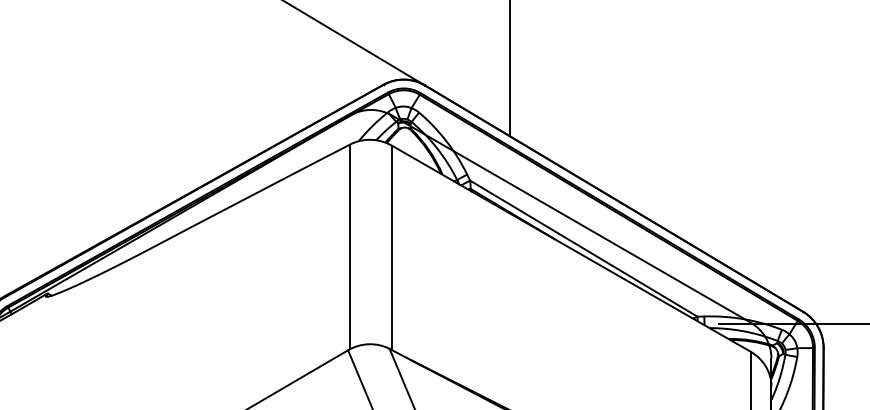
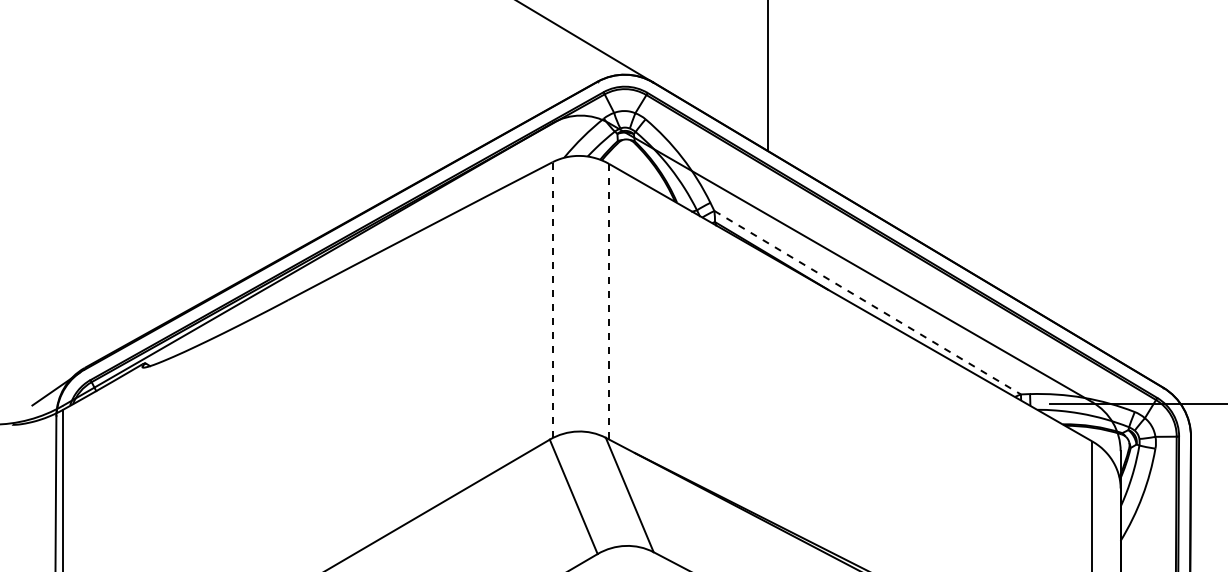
line: (350, 247) -> (552, 300), solid -> dashed
line: (392, 247) -> (609, 301), solid -> dashed
line: (583, 248) -> (867, 302), solid -> dashed

